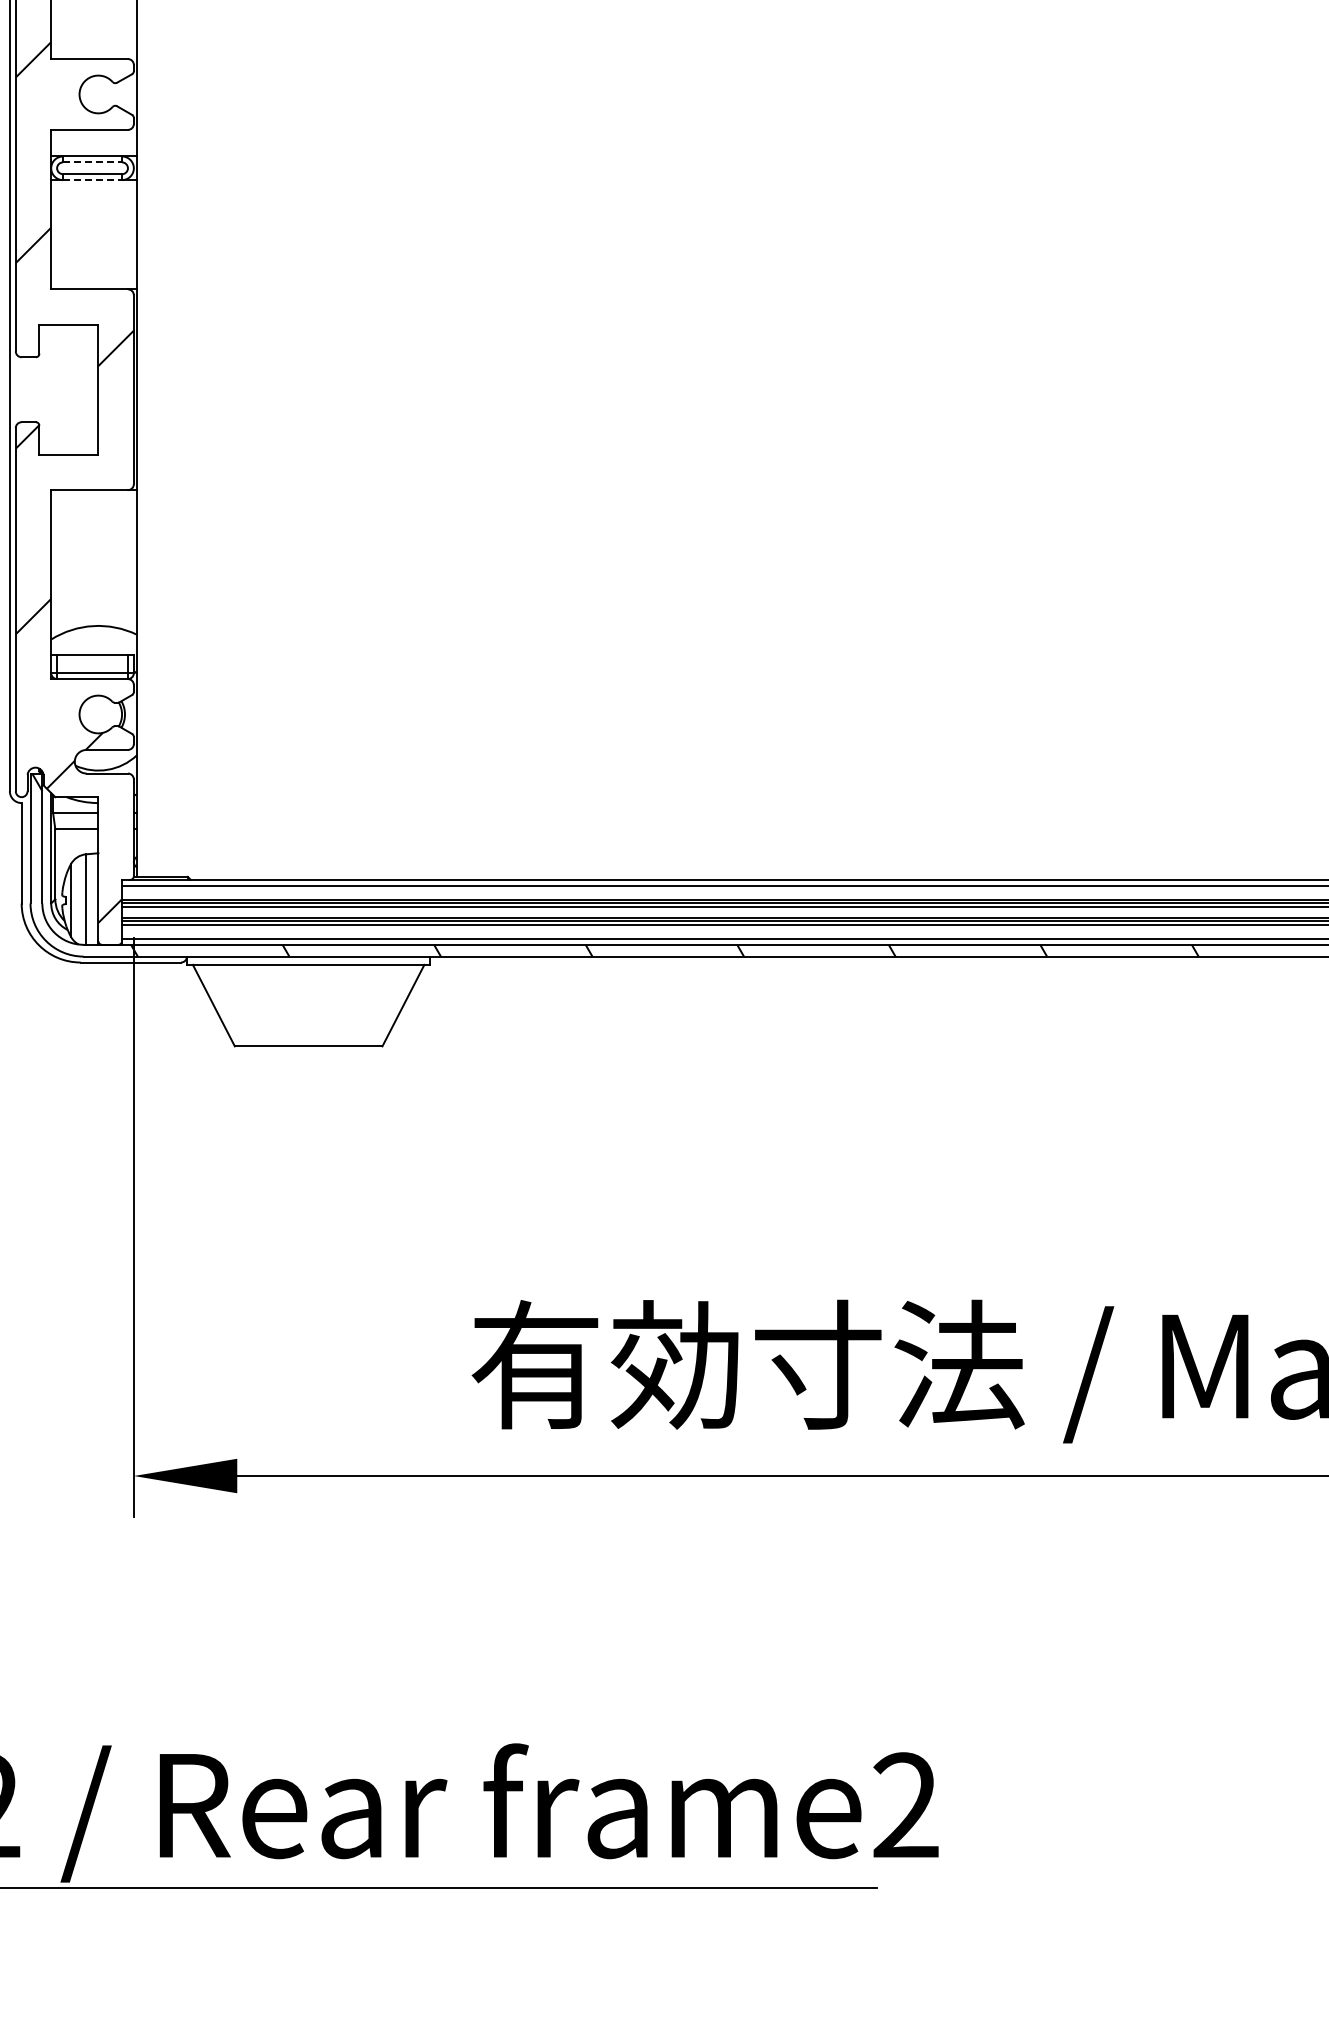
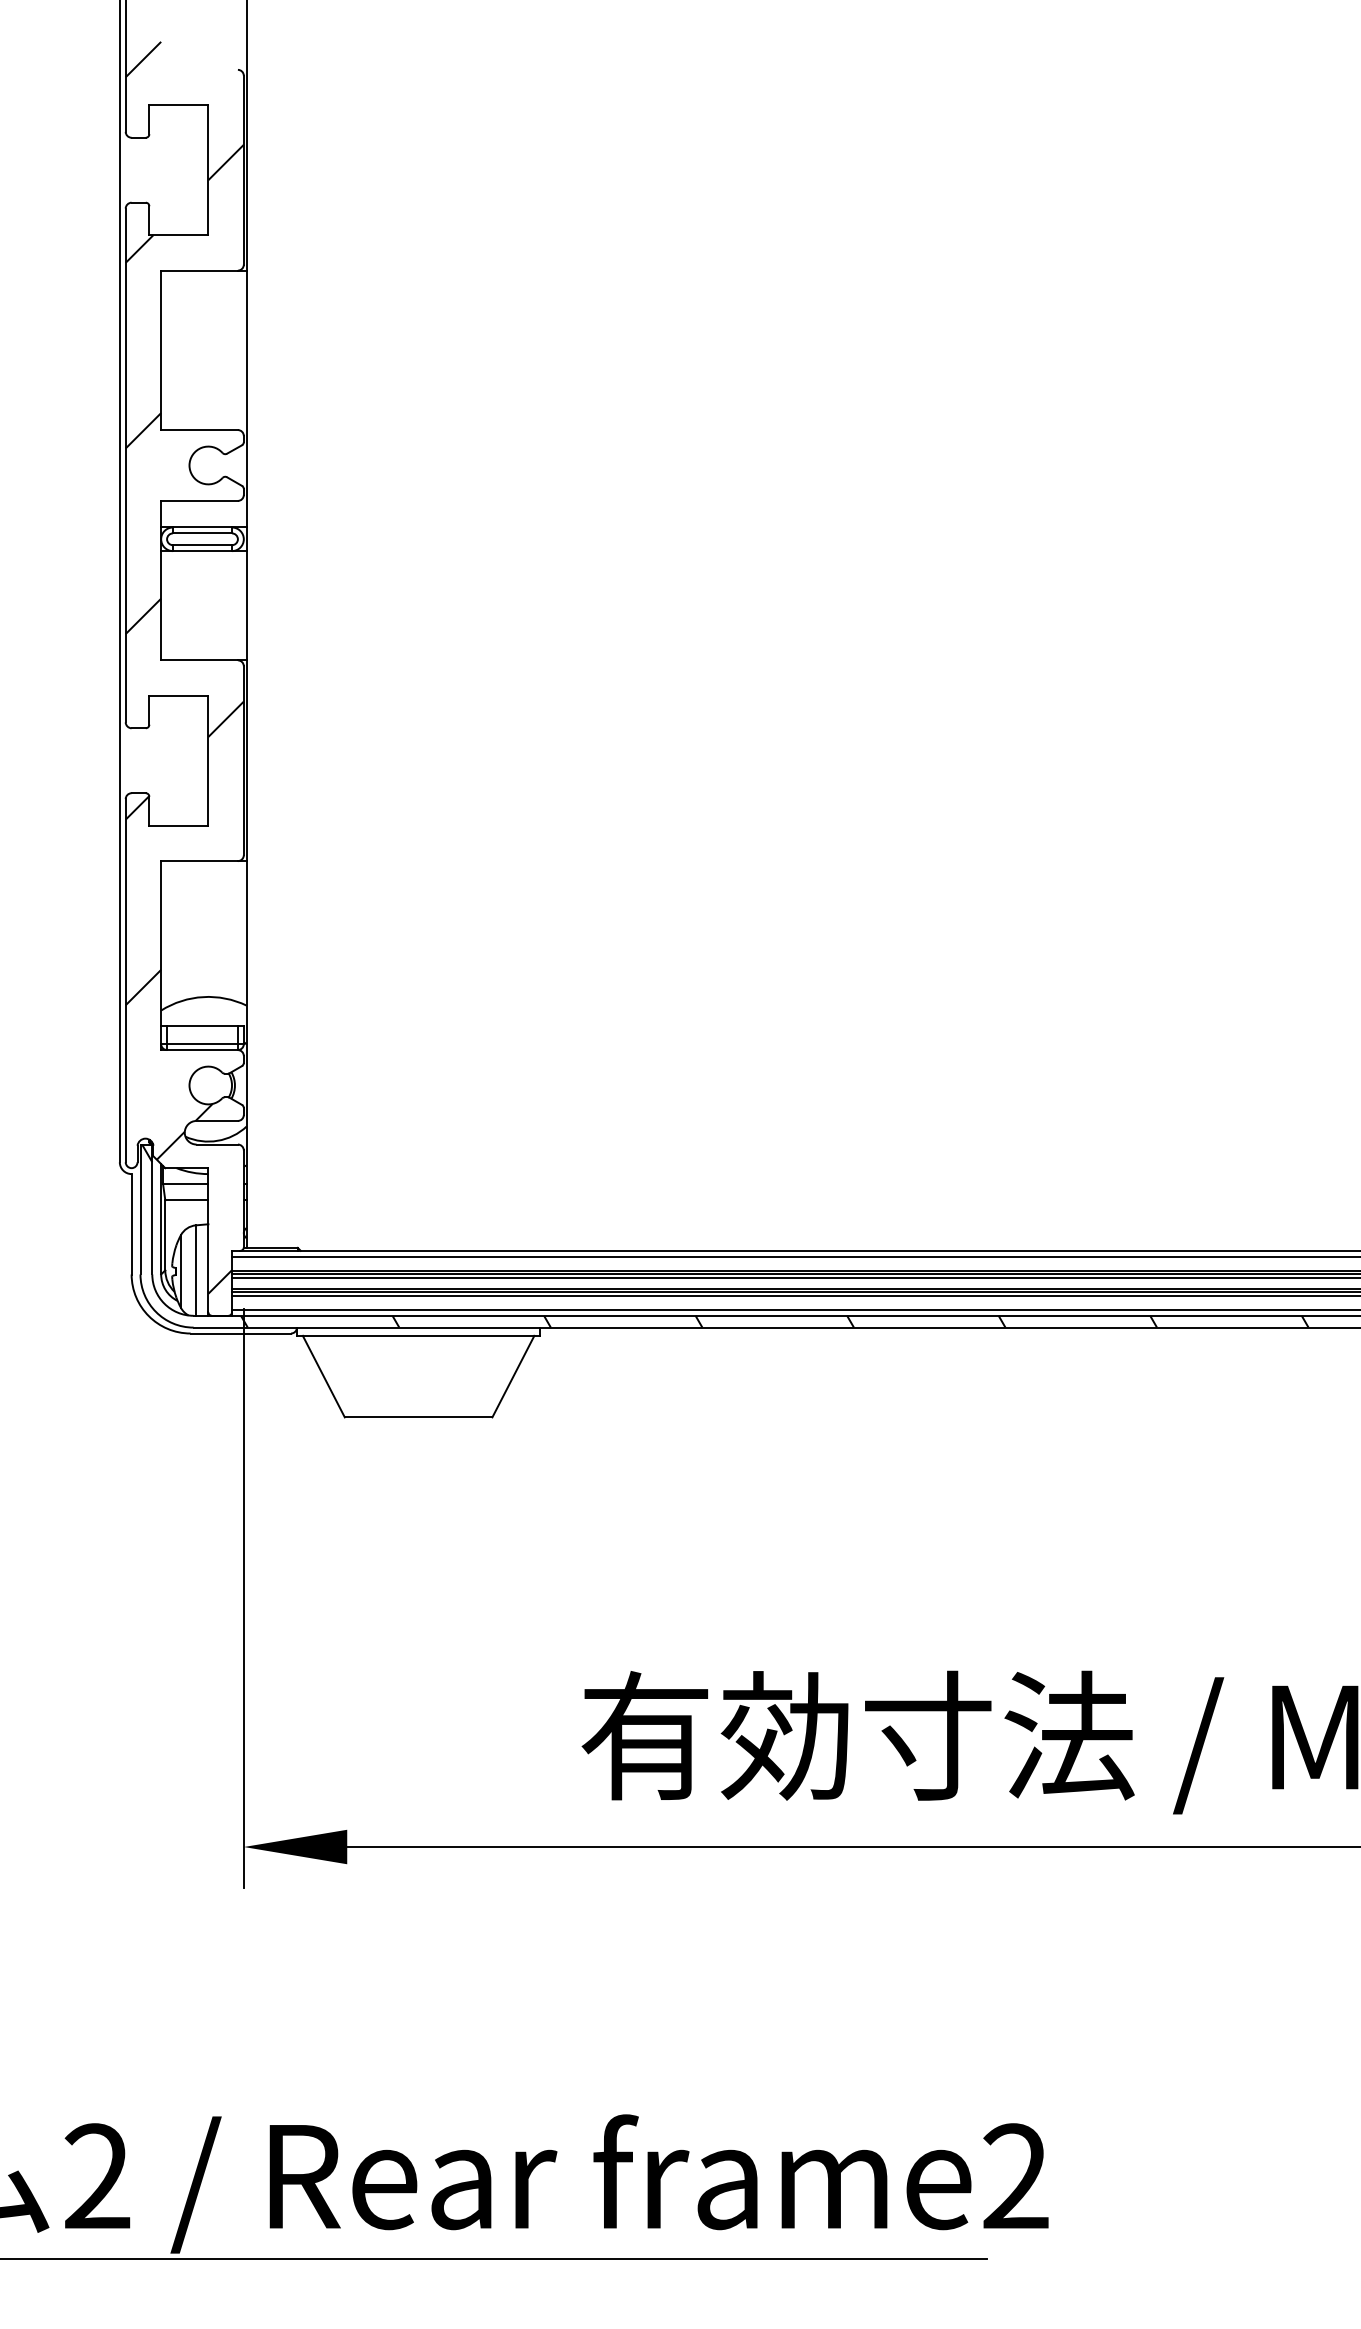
line: (92, 162) -> (202, 533), dashed -> solid
line: (92, 180) -> (202, 551), dashed -> solid

